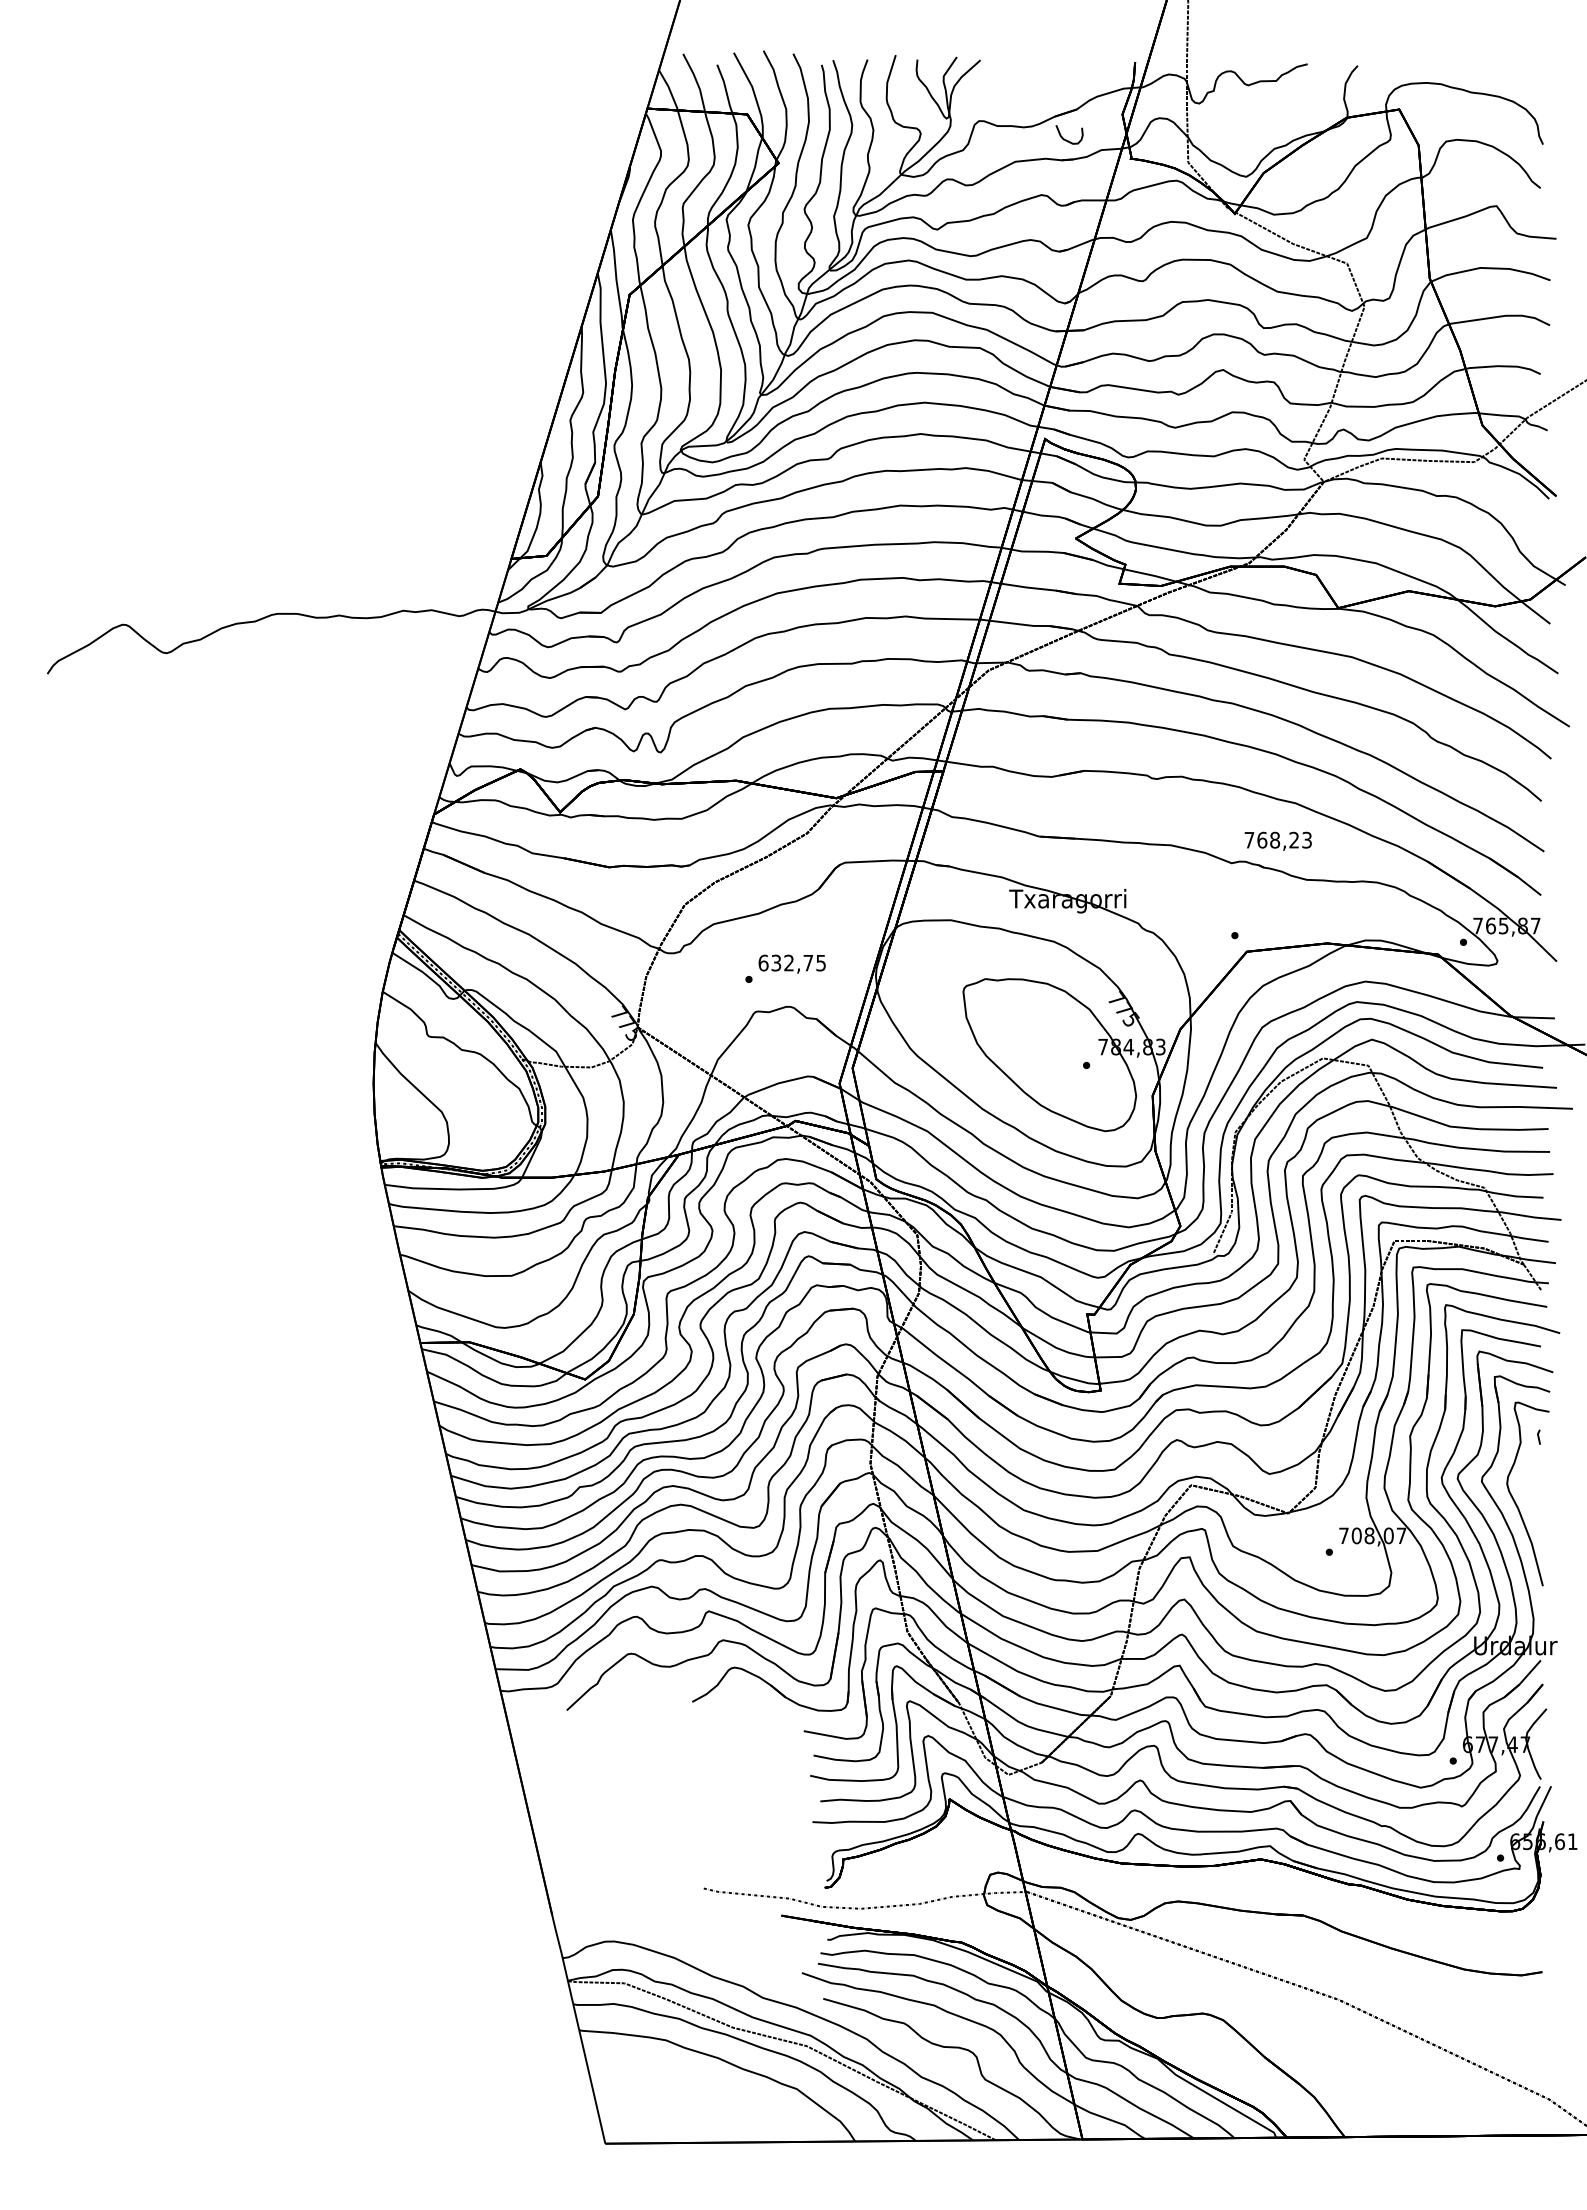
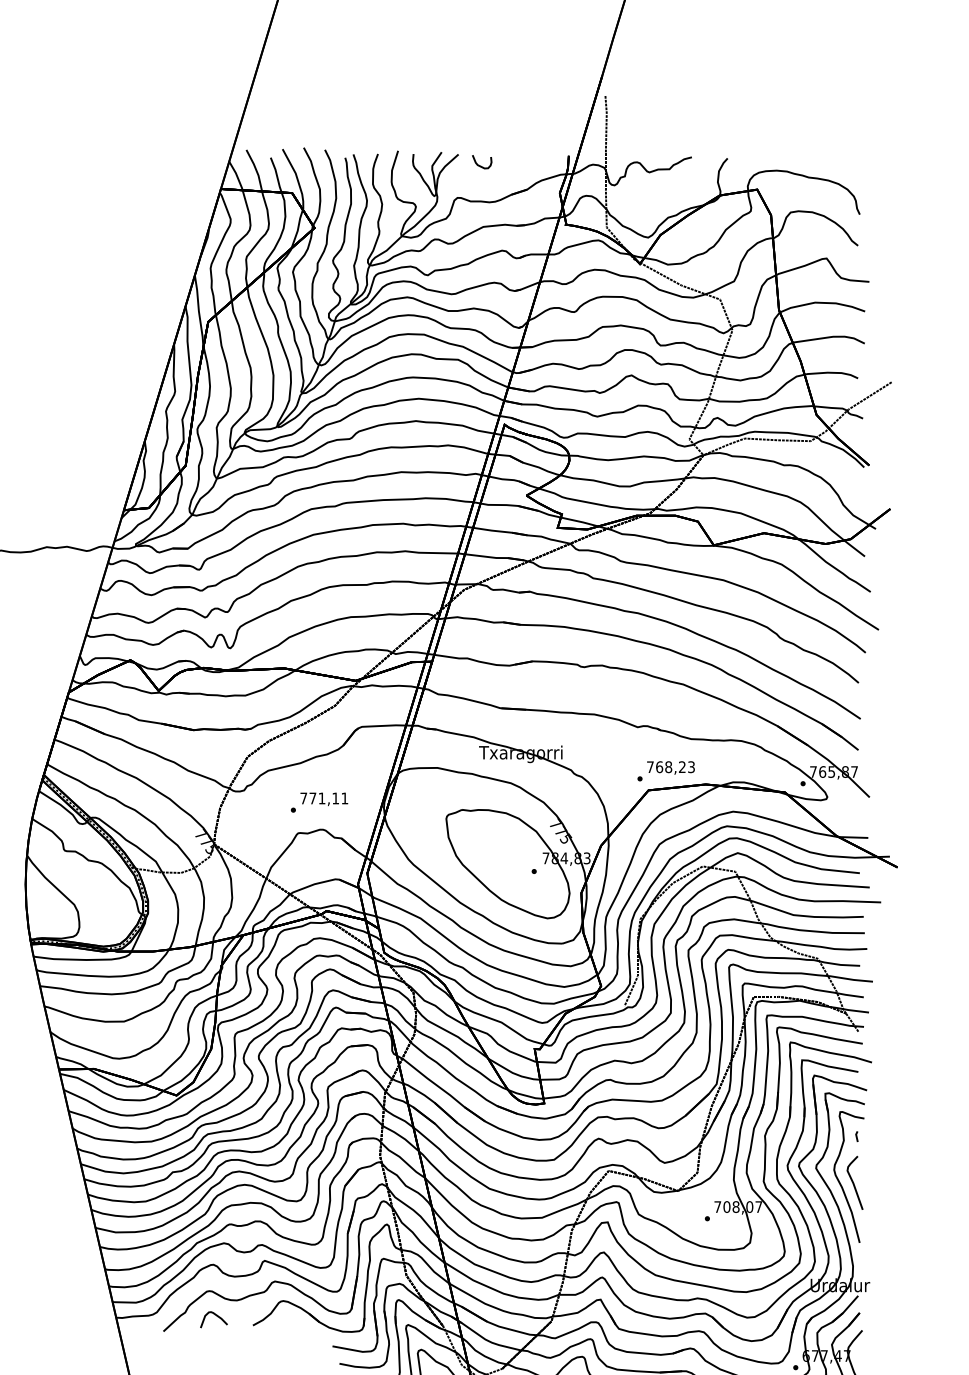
curve: (1066, 139) -> (479, 165), moved
text: (1277, 840) -> (670, 767), moved
text: (791, 962) -> (323, 798), 632,75 -> 771,11
curve: (1534, 1501) -> (853, 1182), added
curve: (640, 1688) -> (216, 1315), added

